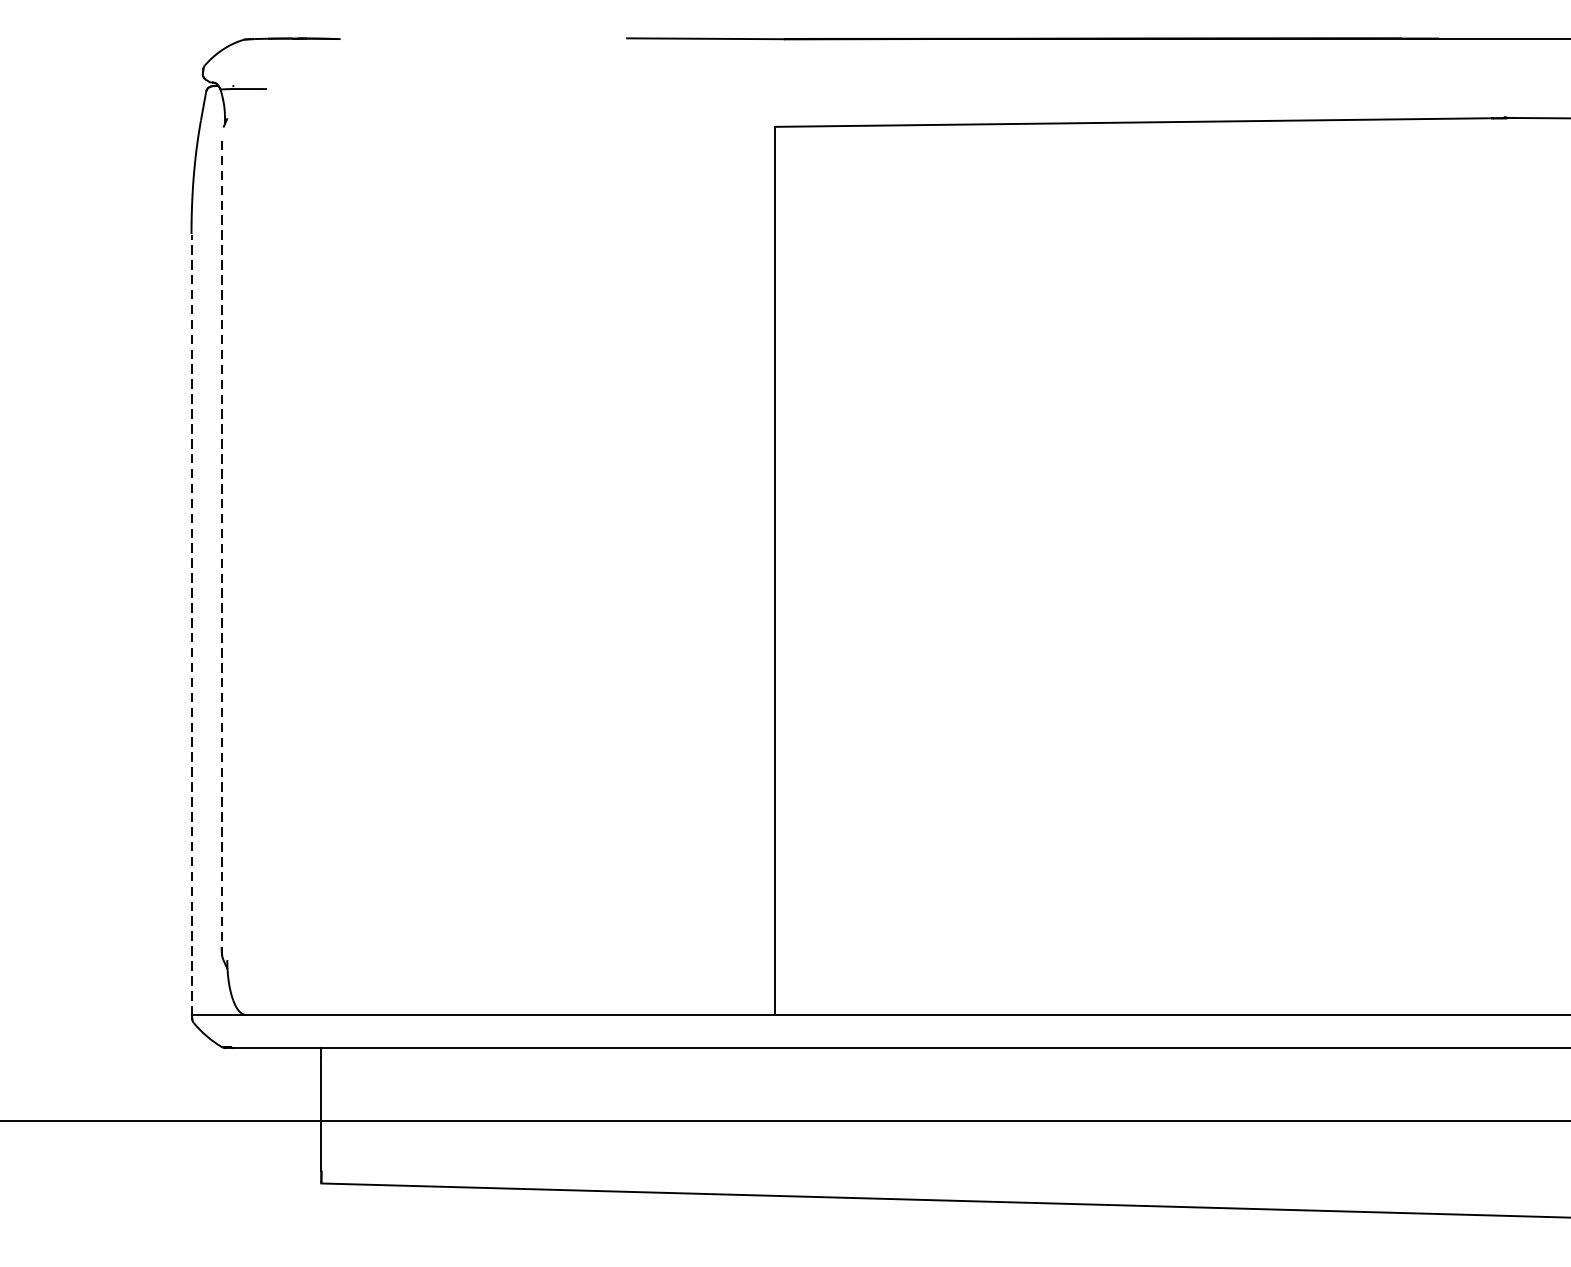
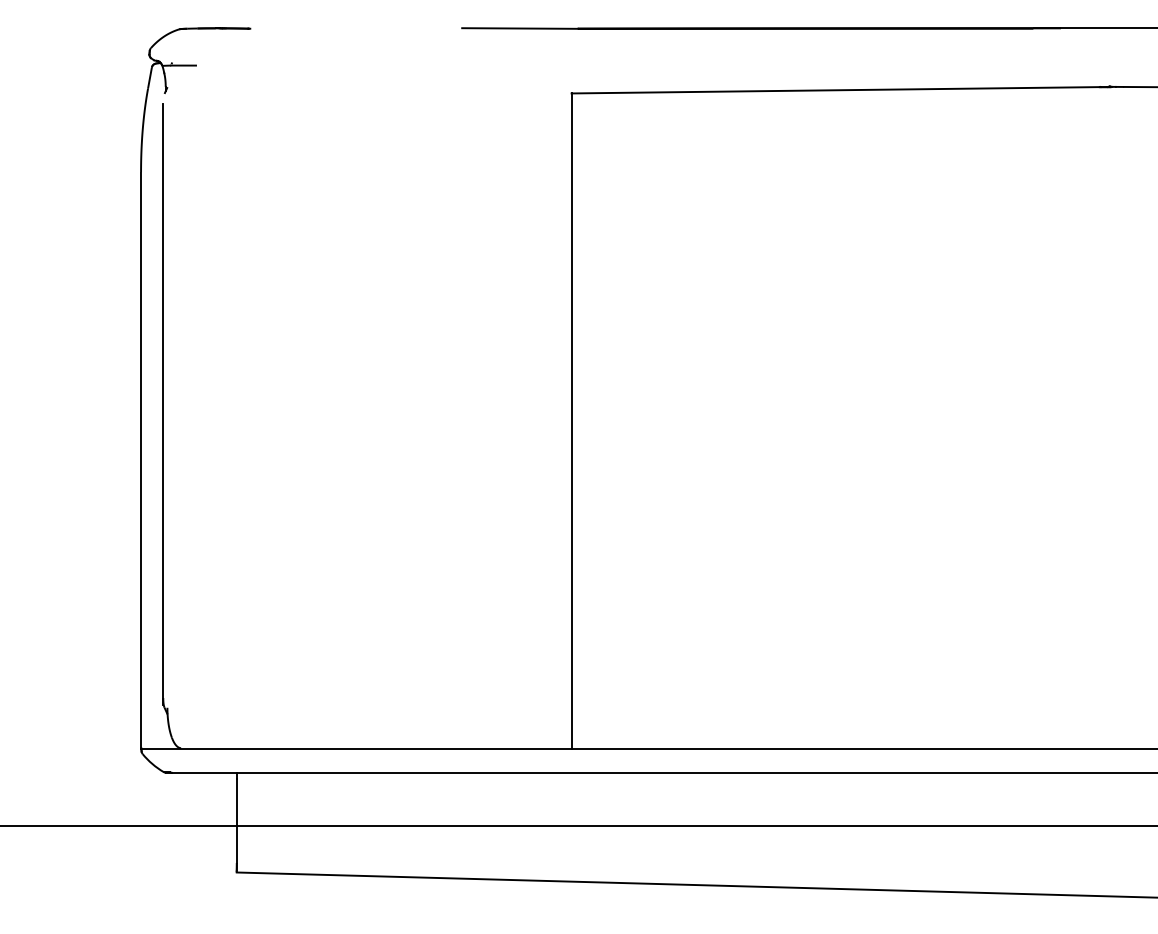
line: (221, 548) -> (163, 404), dashed -> solid
line: (192, 624) -> (141, 460), dashed -> solid

